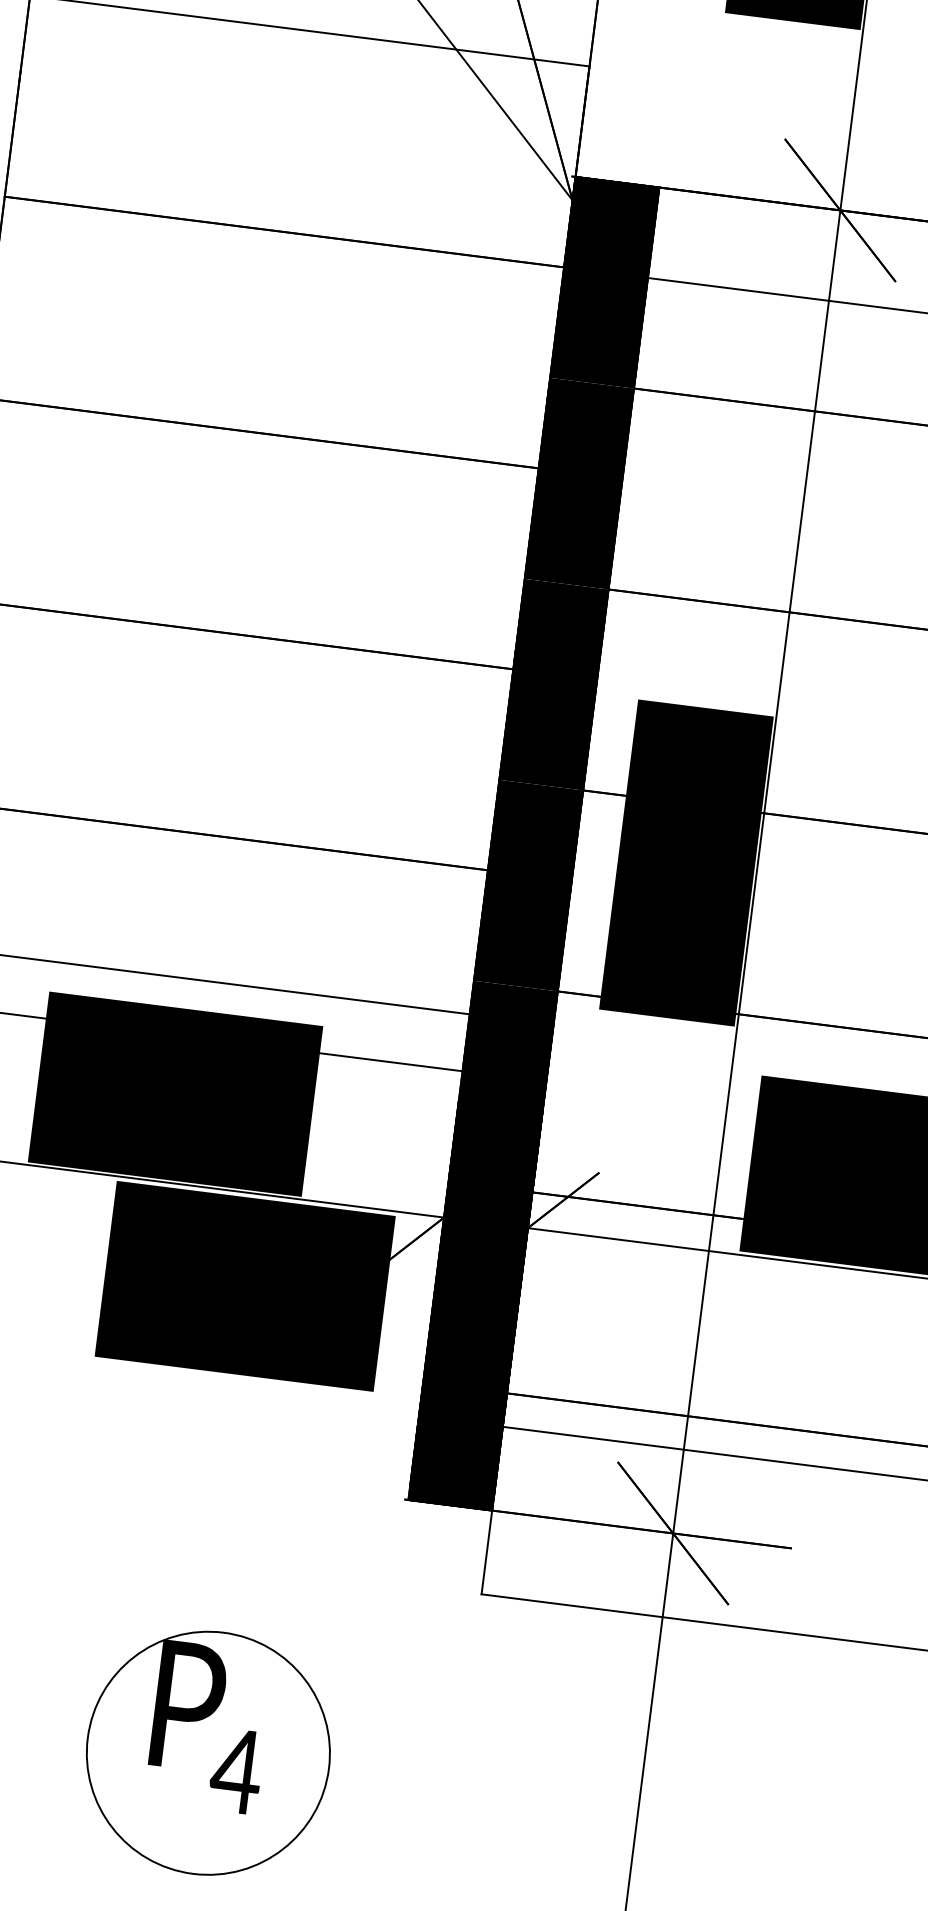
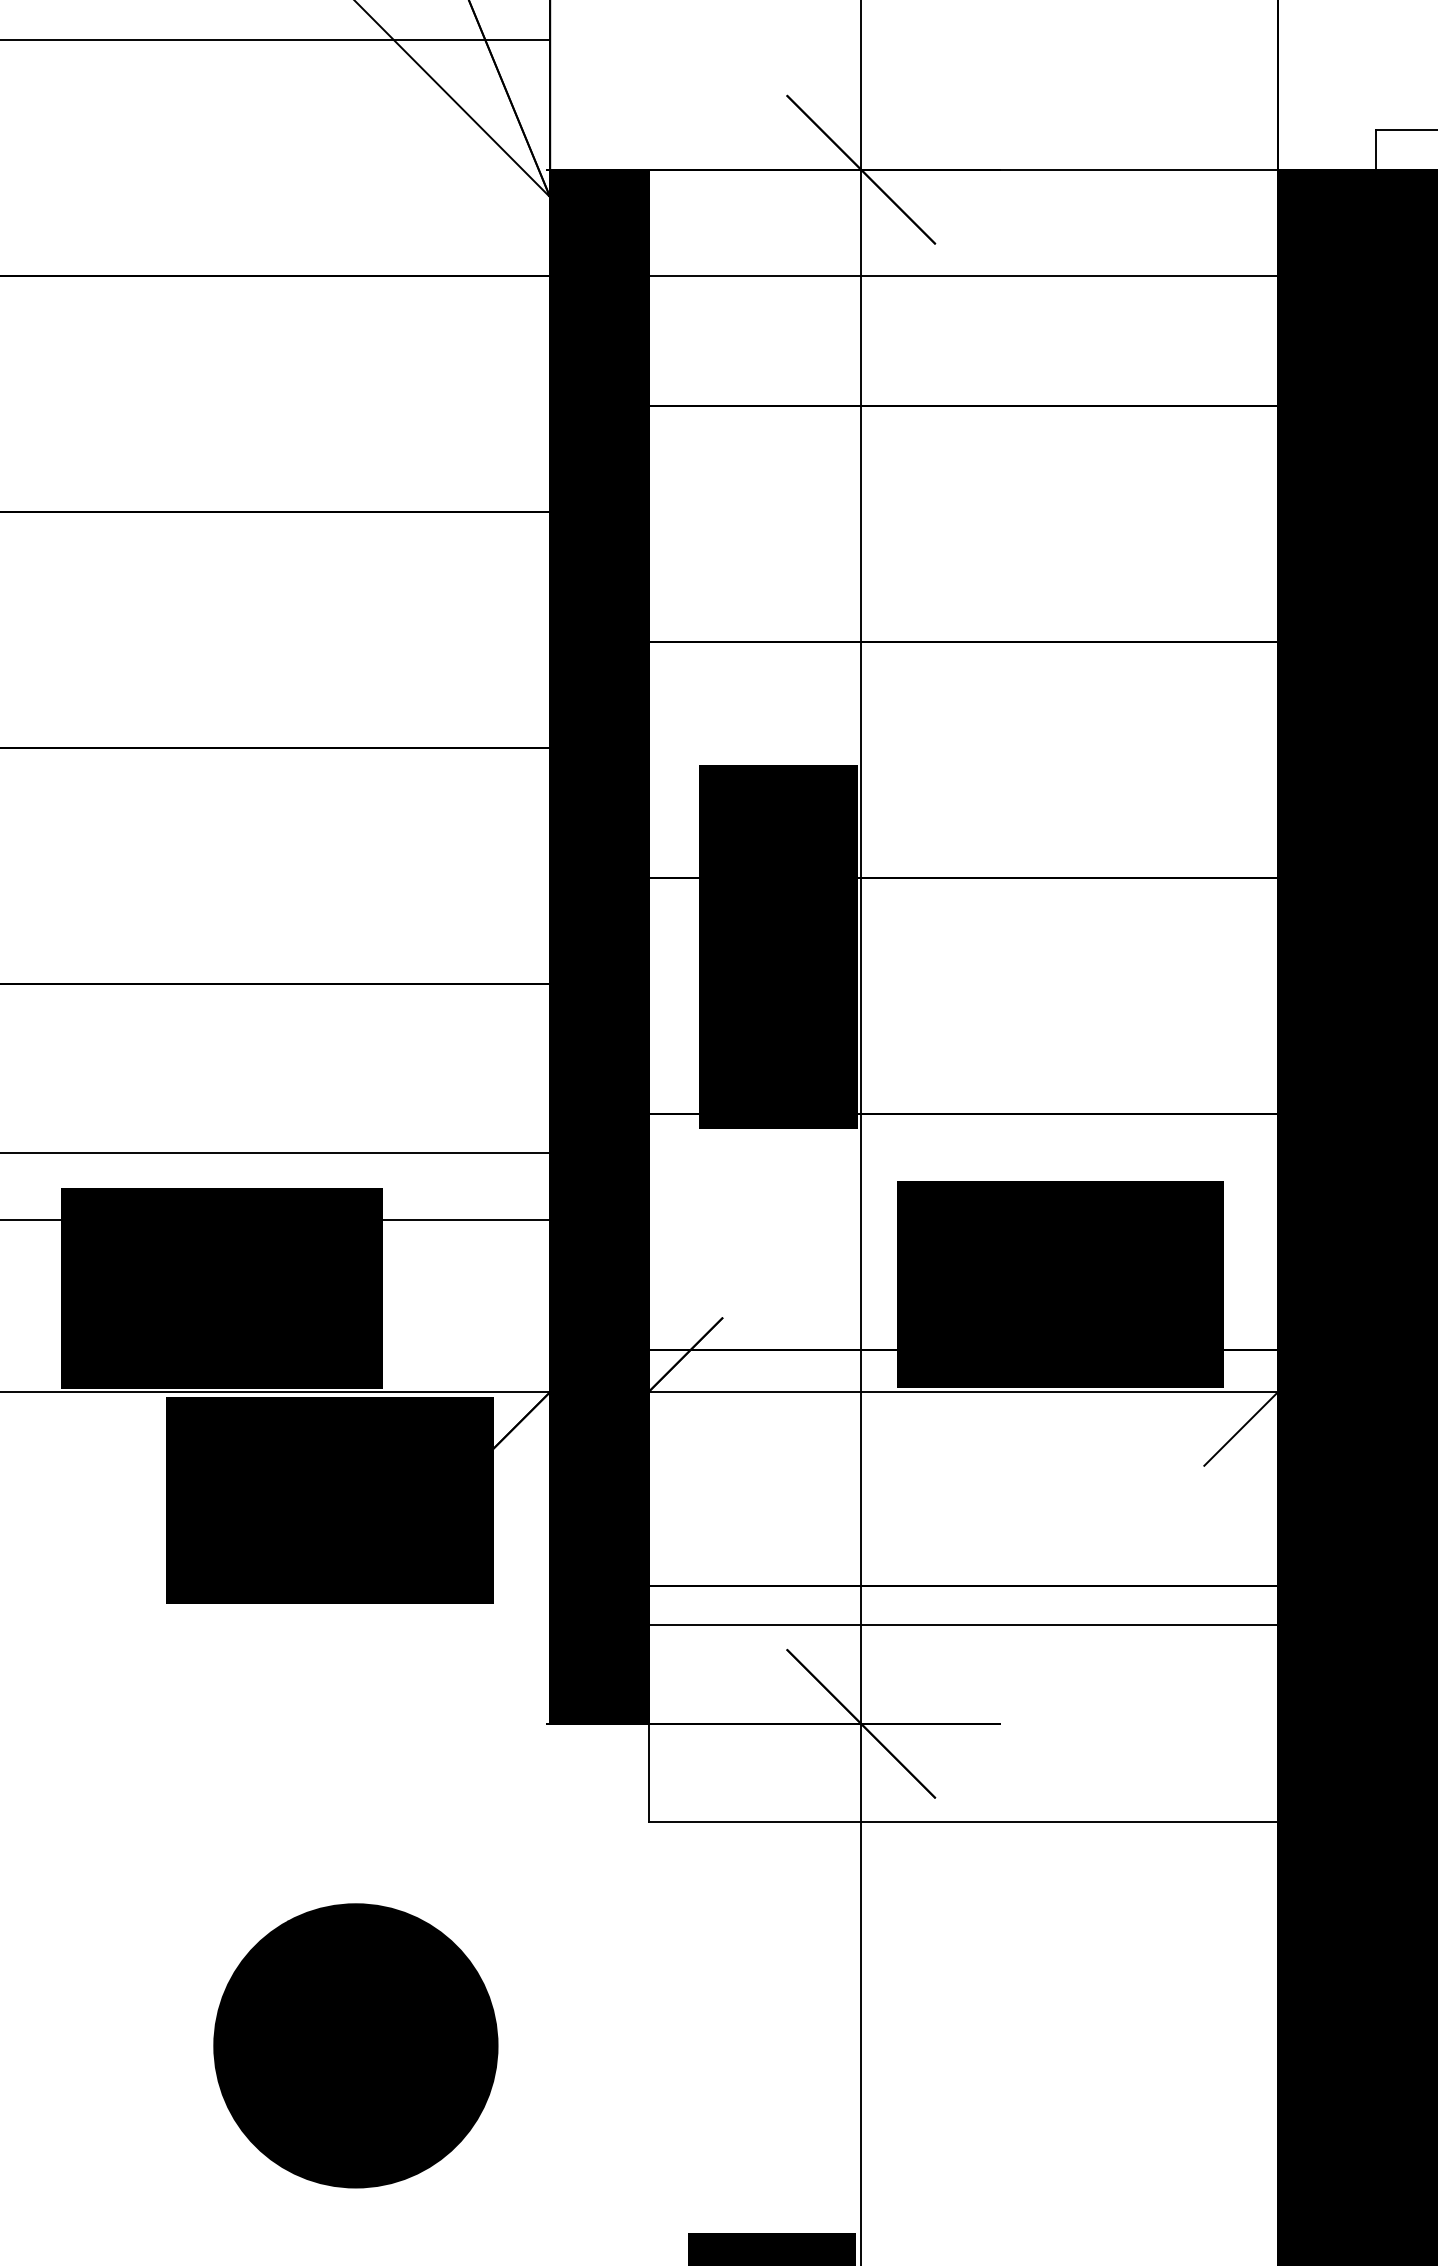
fill: (208, 1752) -> (355, 2045), added

